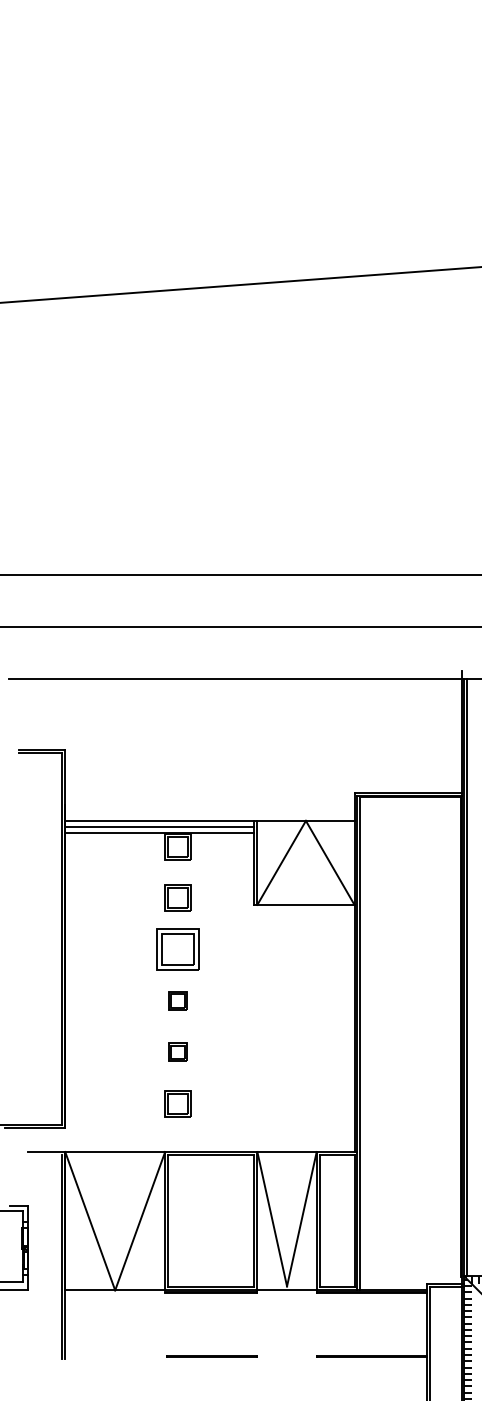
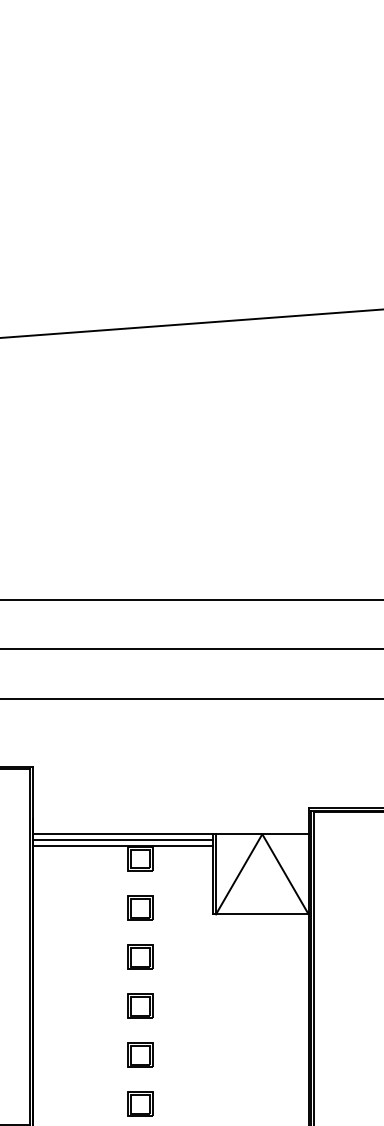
part: (177, 949) -> (139, 956), size x0.62
part: (177, 1000) -> (139, 1005), size x1.43
part: (177, 1052) -> (139, 1055), size x1.43

